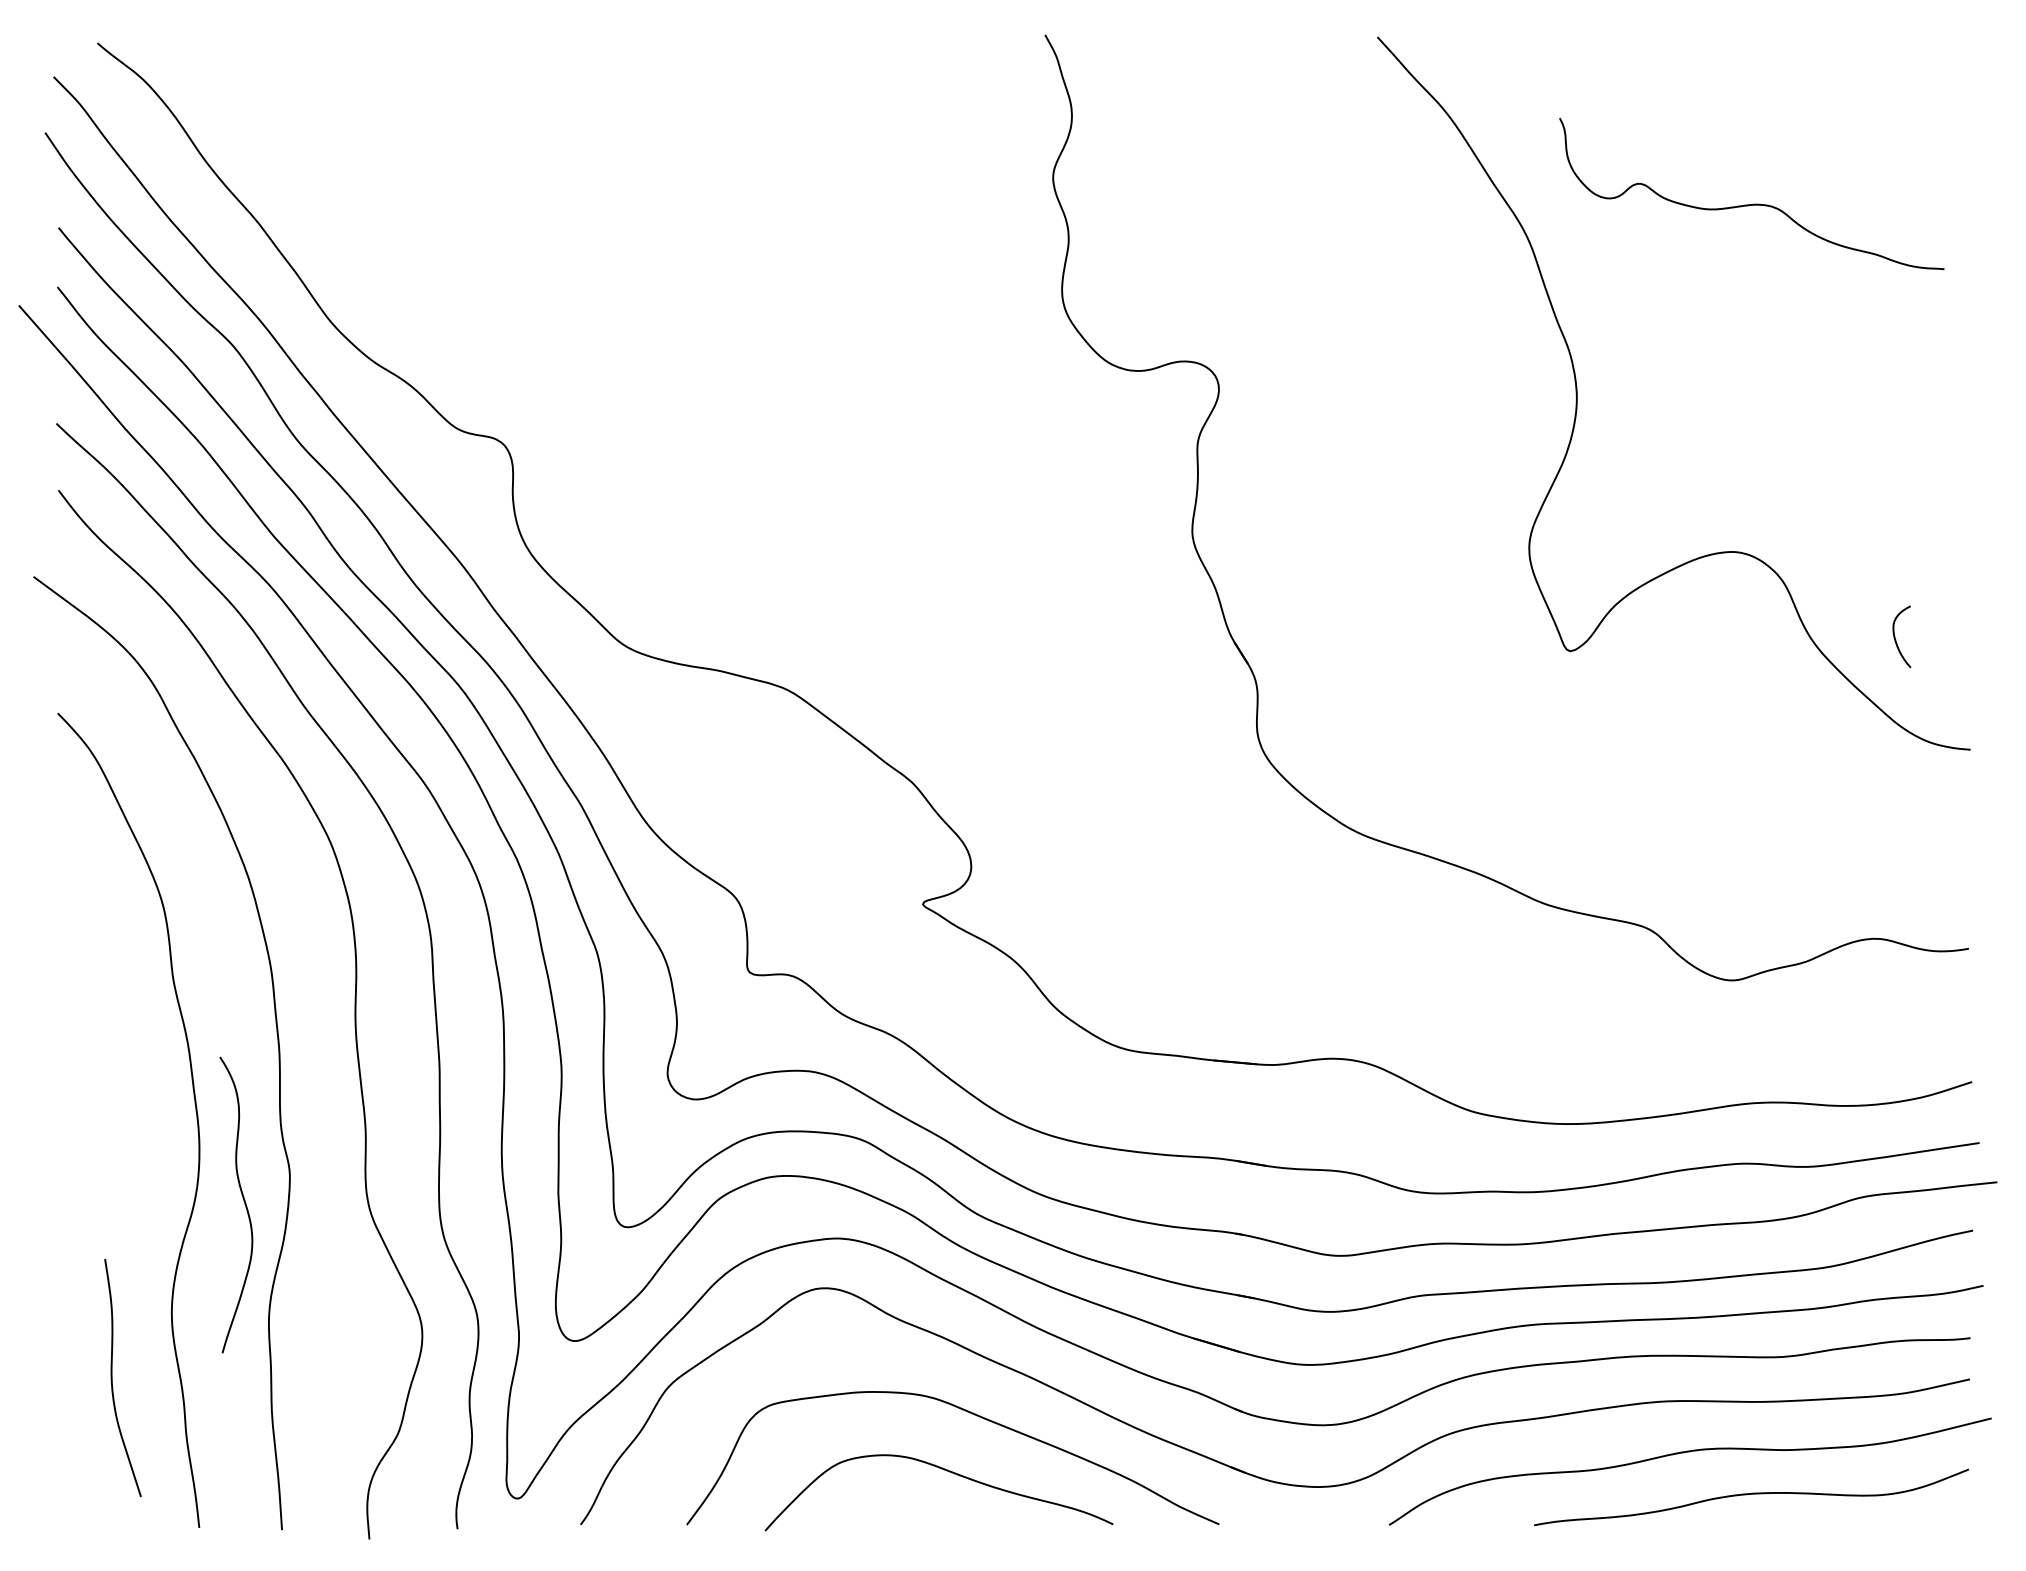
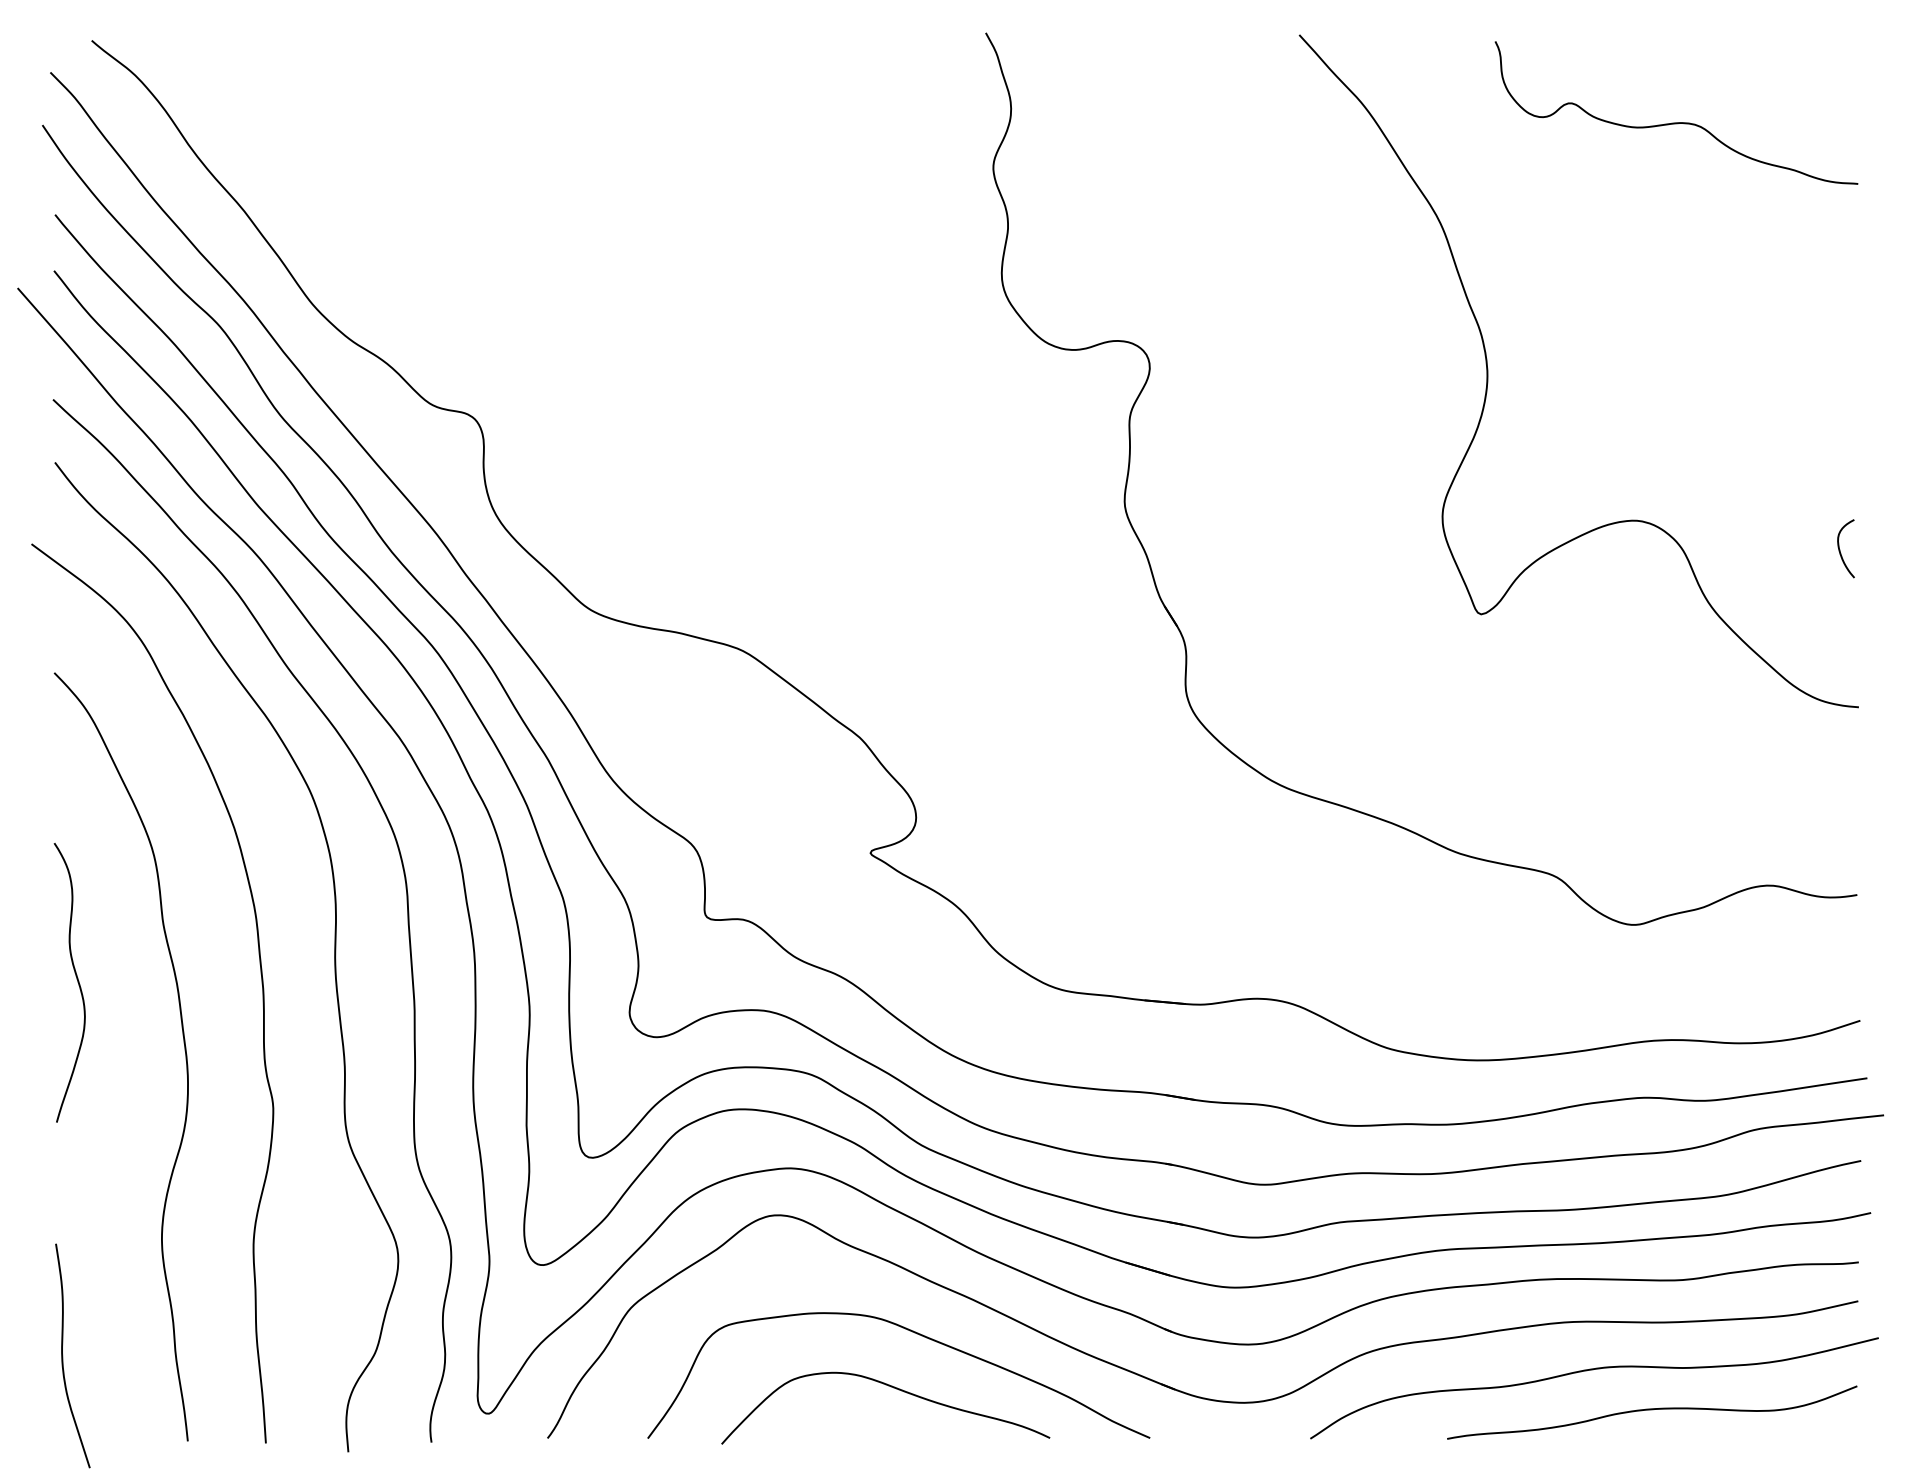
curve: (1751, 204) -> (1676, 122), moved
curve: (1895, 637) -> (1840, 549), moved
curve: (243, 1201) -> (76, 979), moved
curve: (113, 1377) -> (63, 1355), moved

